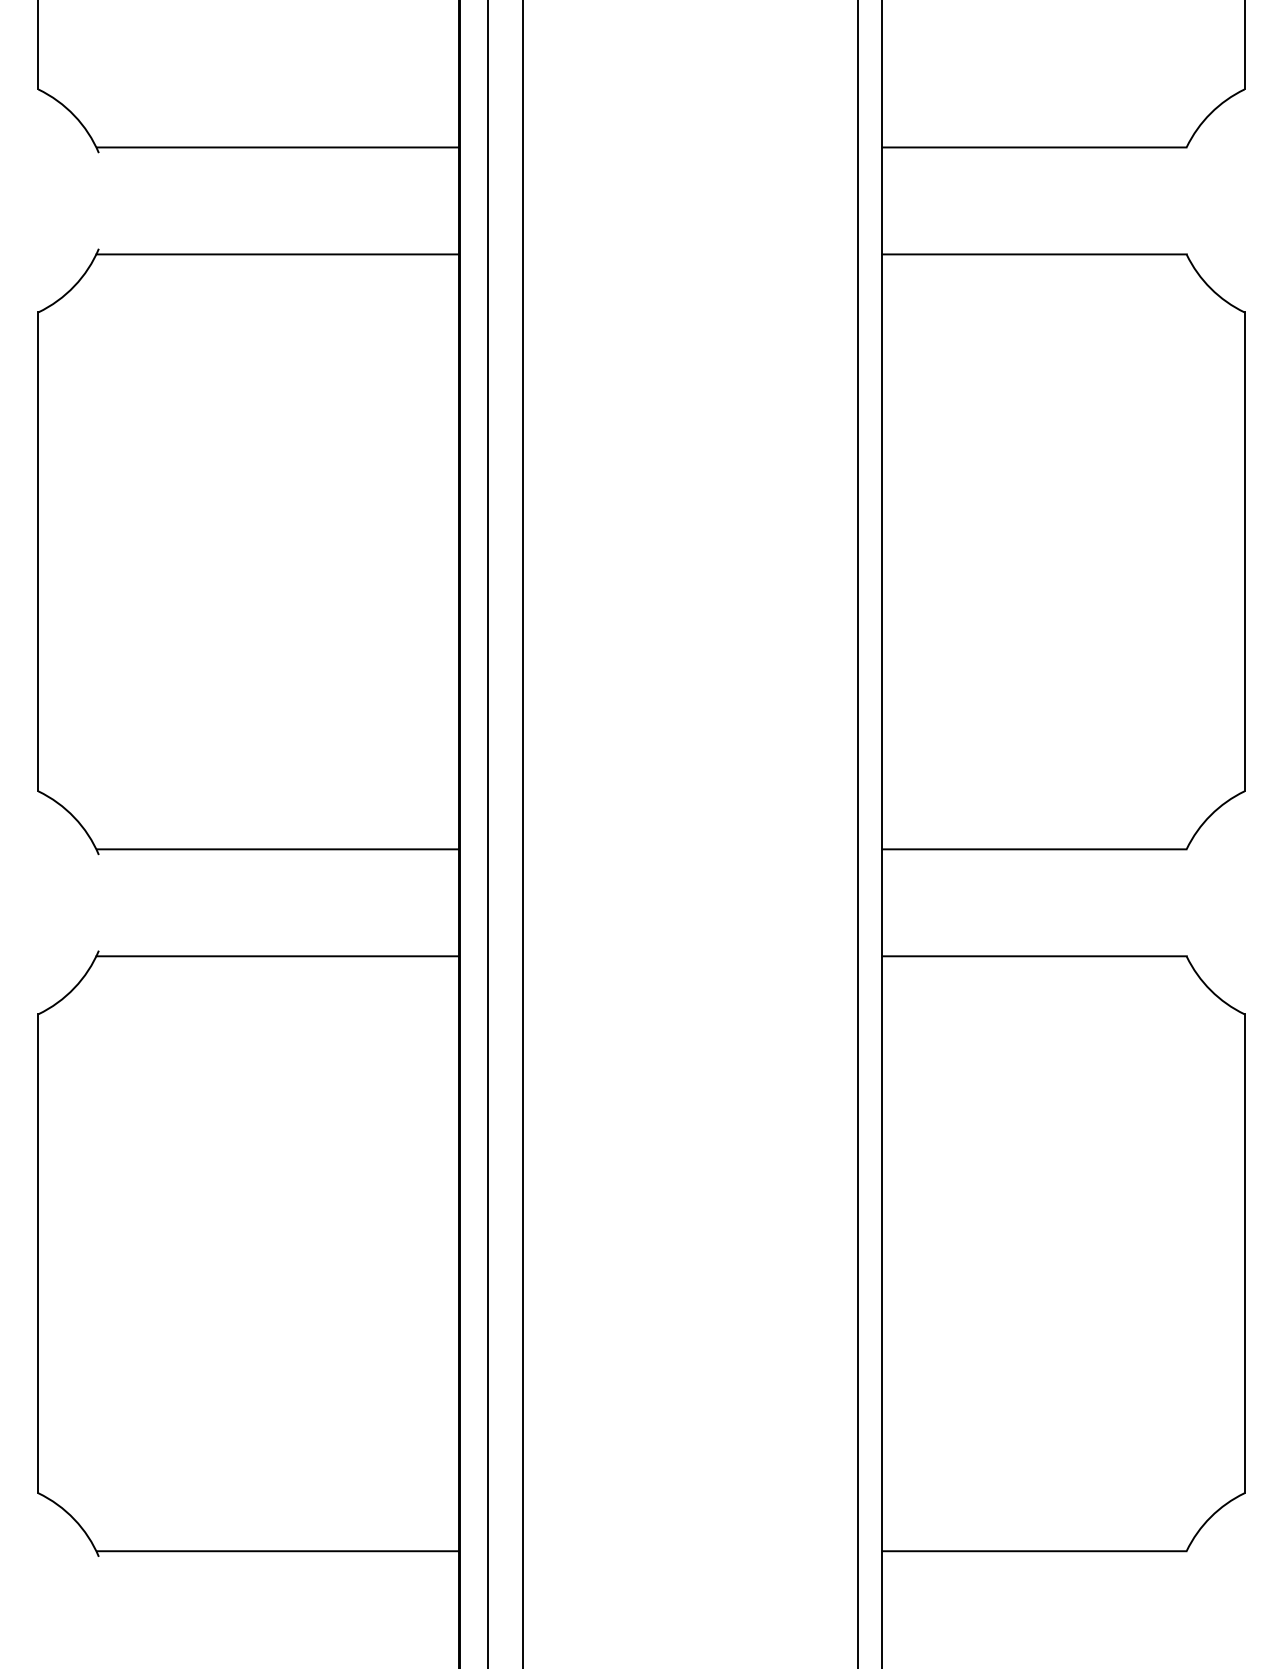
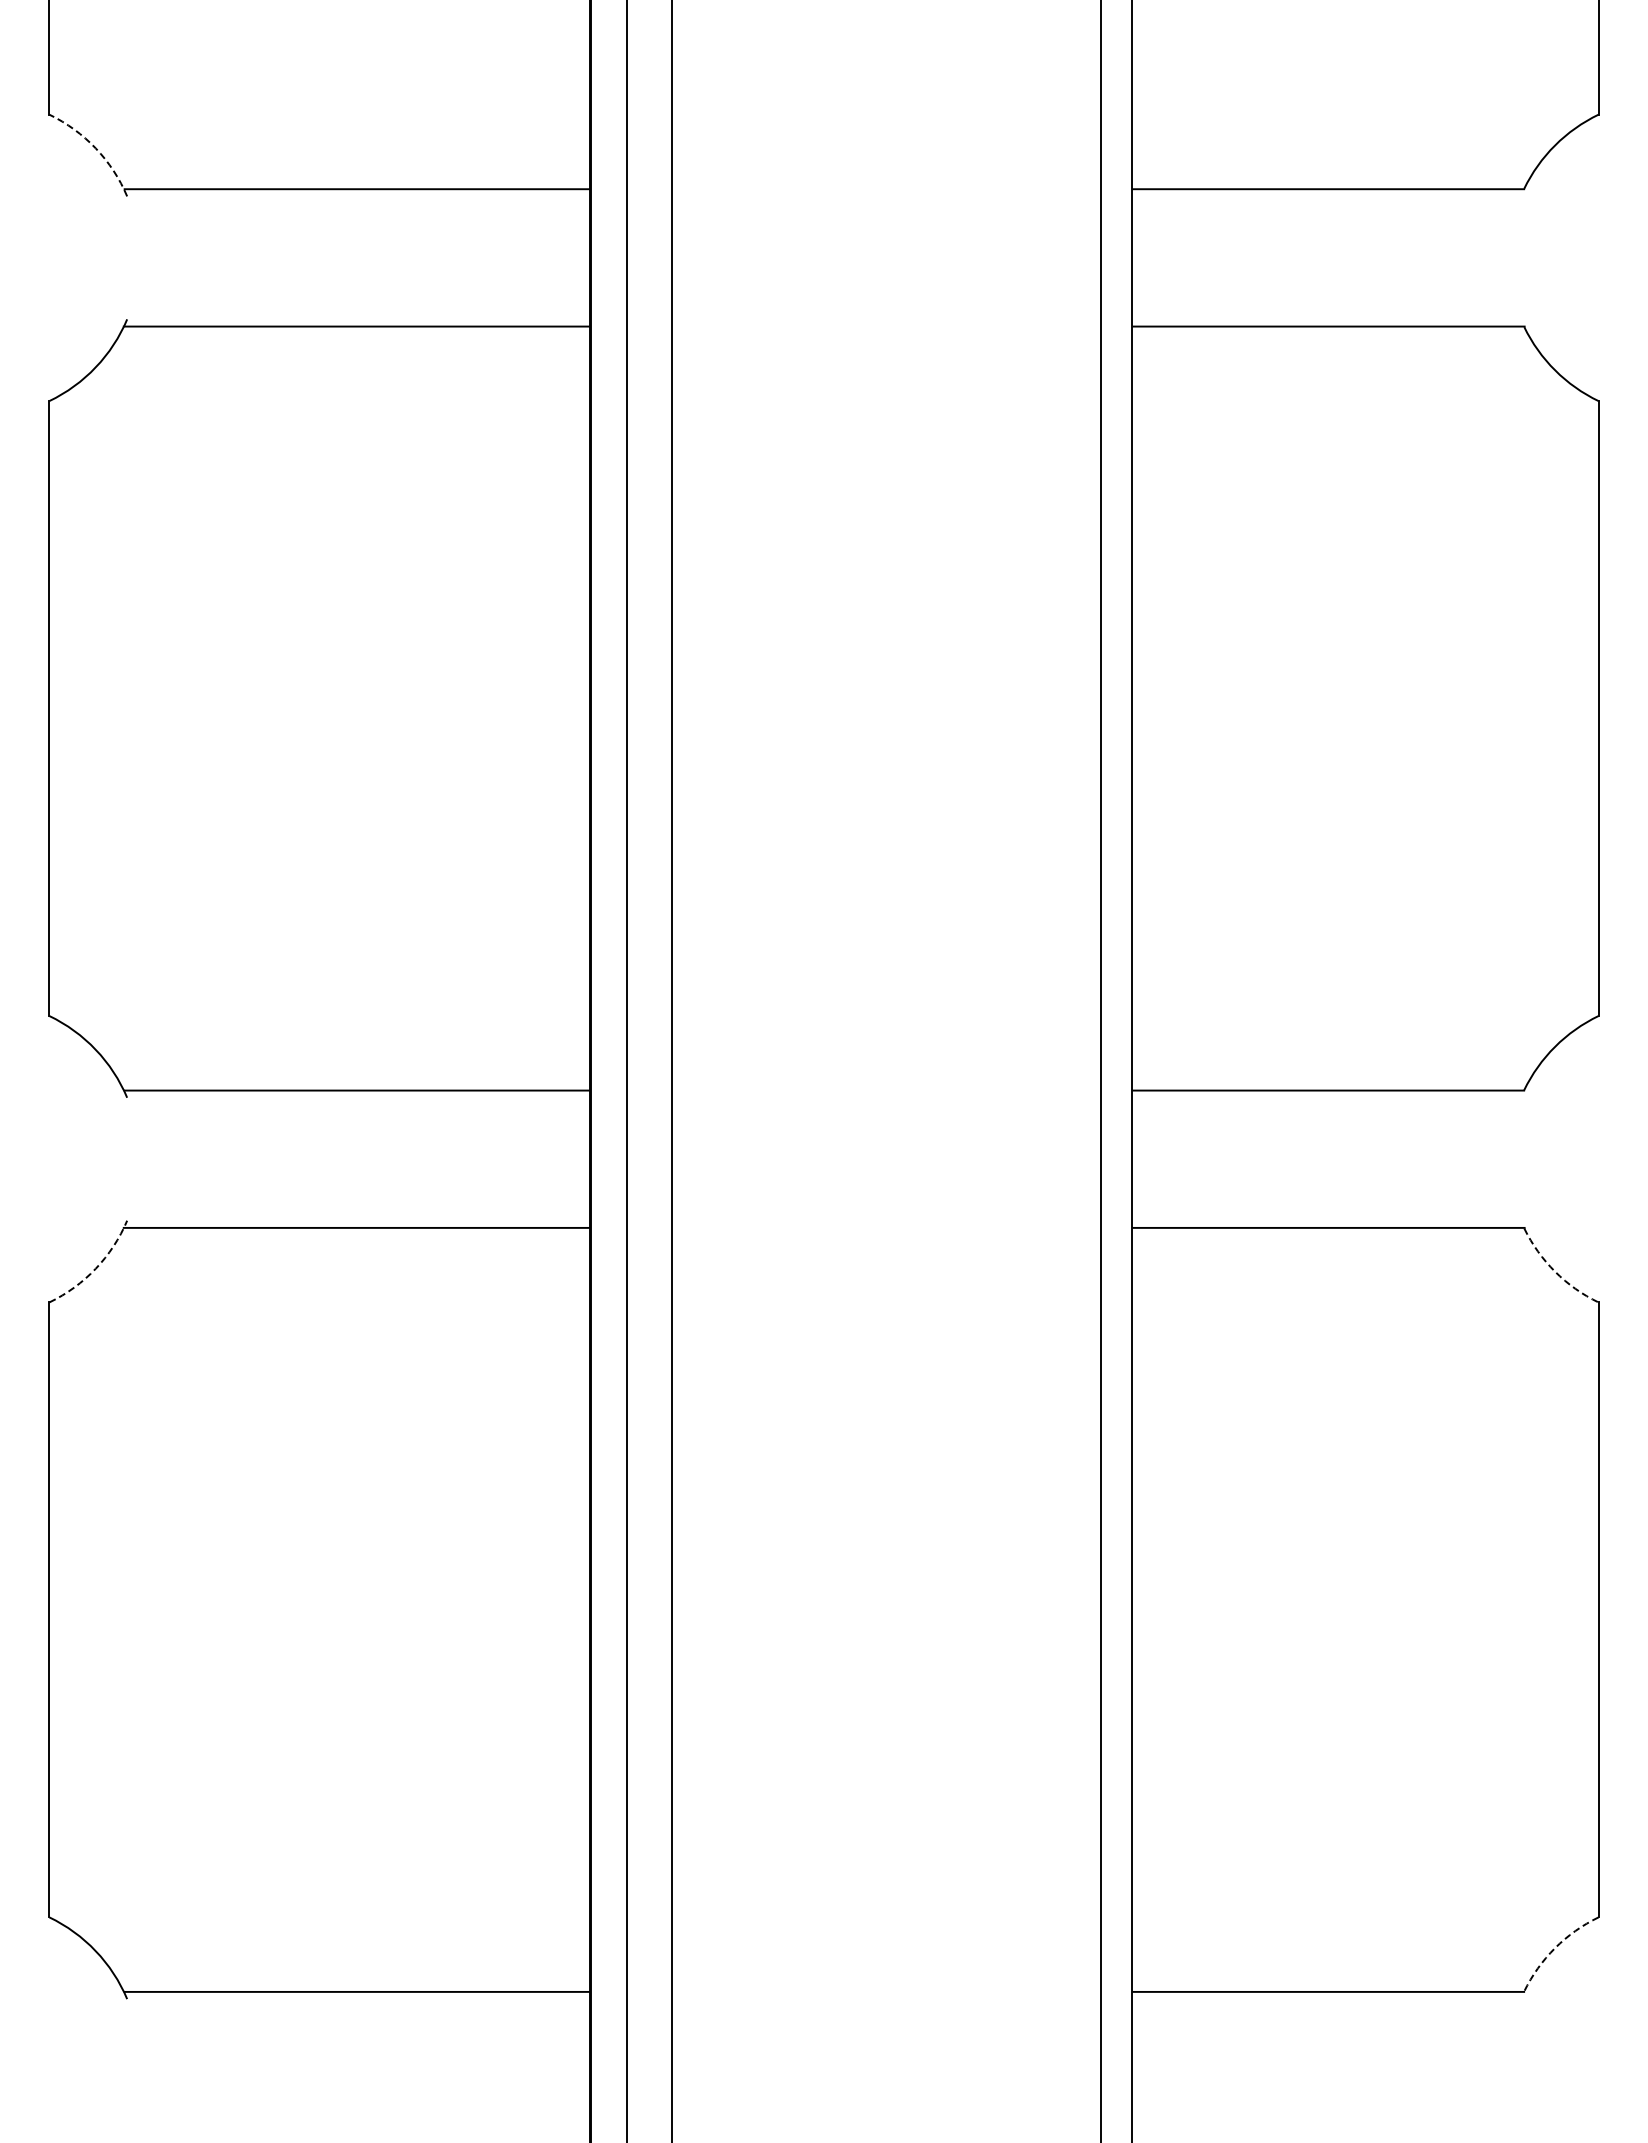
arc: (74, 115) -> (95, 148), solid -> dashed
arc: (74, 987) -> (95, 1268), solid -> dashed
arc: (1211, 990) -> (1555, 1271), solid -> dashed
arc: (1211, 1517) -> (1555, 1948), solid -> dashed

